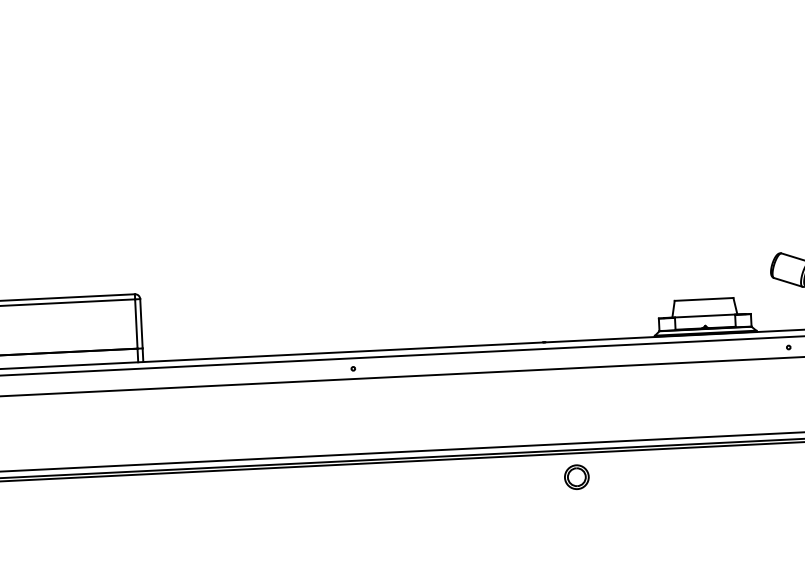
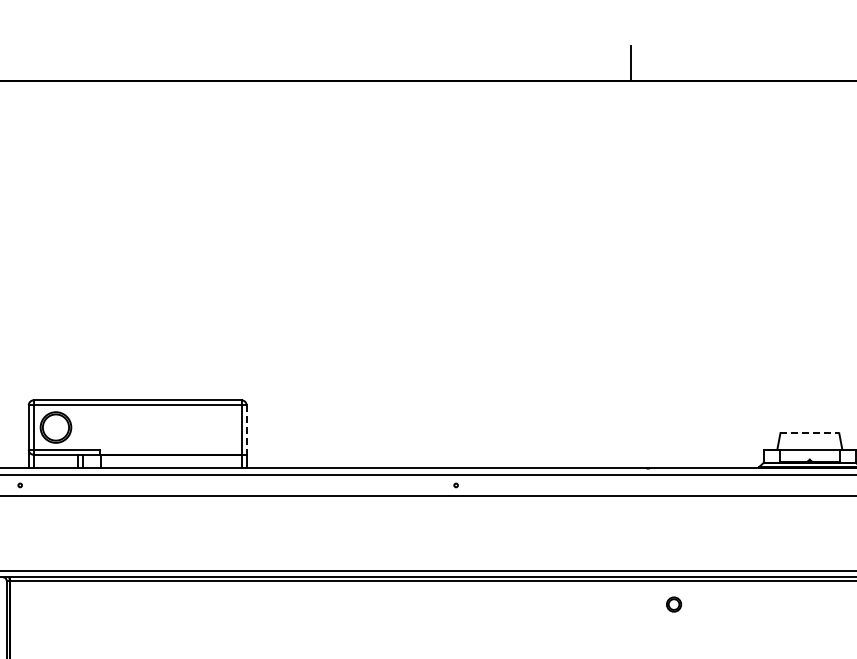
line: (704, 299) -> (810, 433), solid -> dashed
line: (141, 324) -> (246, 430), solid -> dashed
part: (576, 477) -> (673, 604), size x0.6

